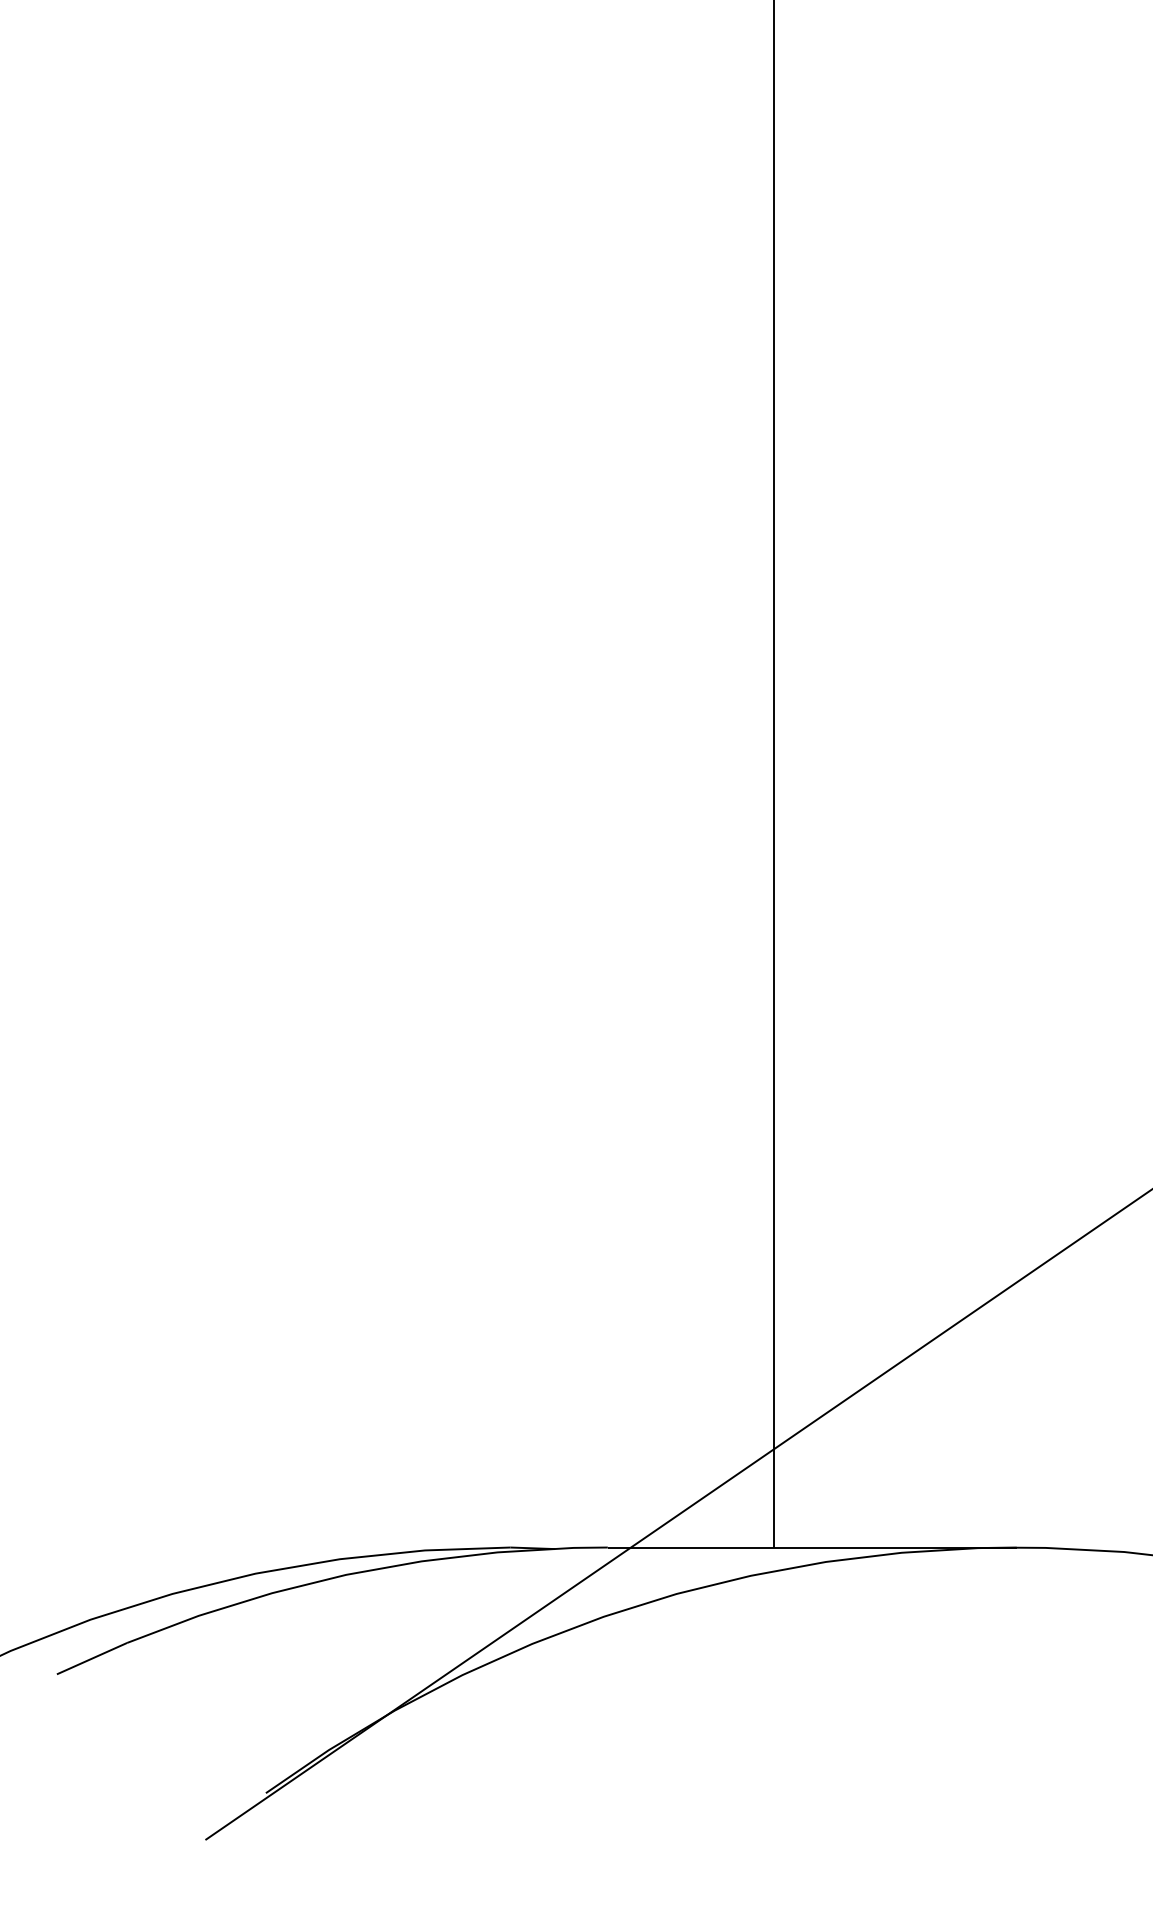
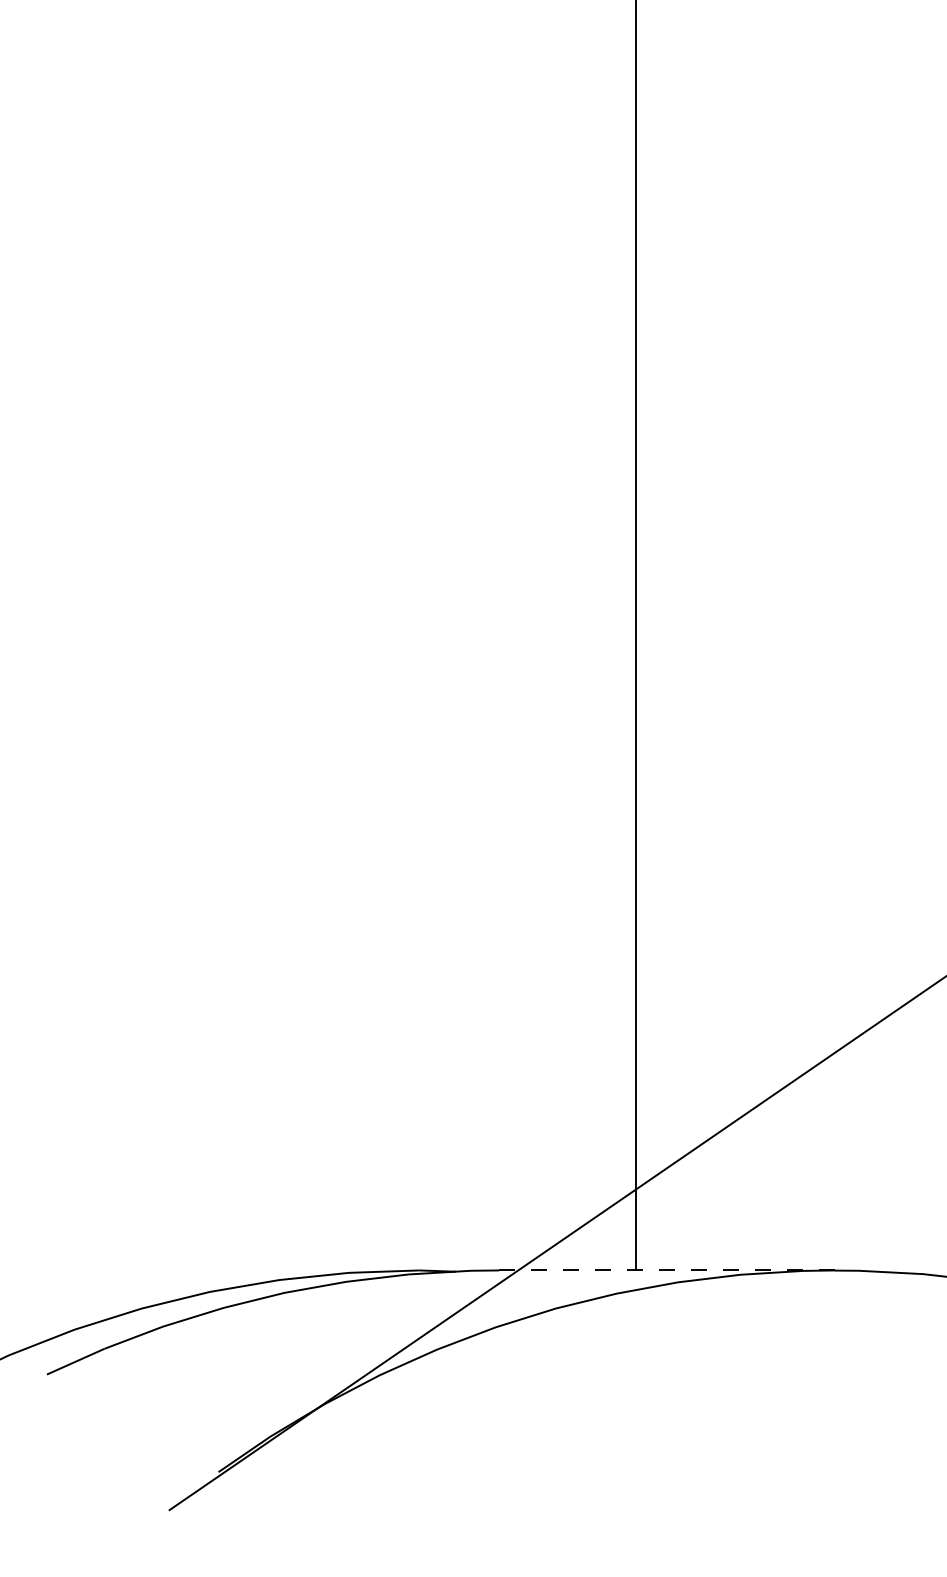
line: (812, 1547) -> (667, 1270), solid -> dashed

